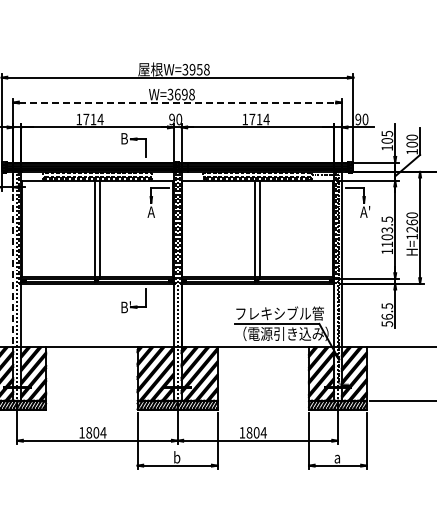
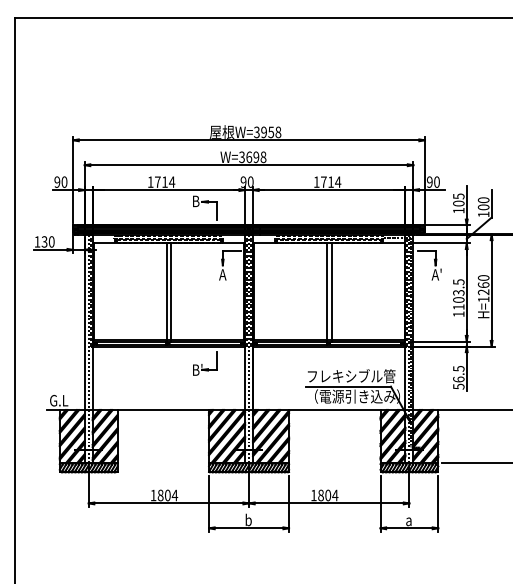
line: (178, 102) -> (249, 165), dashed -> solid
line: (13, 259) -> (84, 322), dashed -> solid

